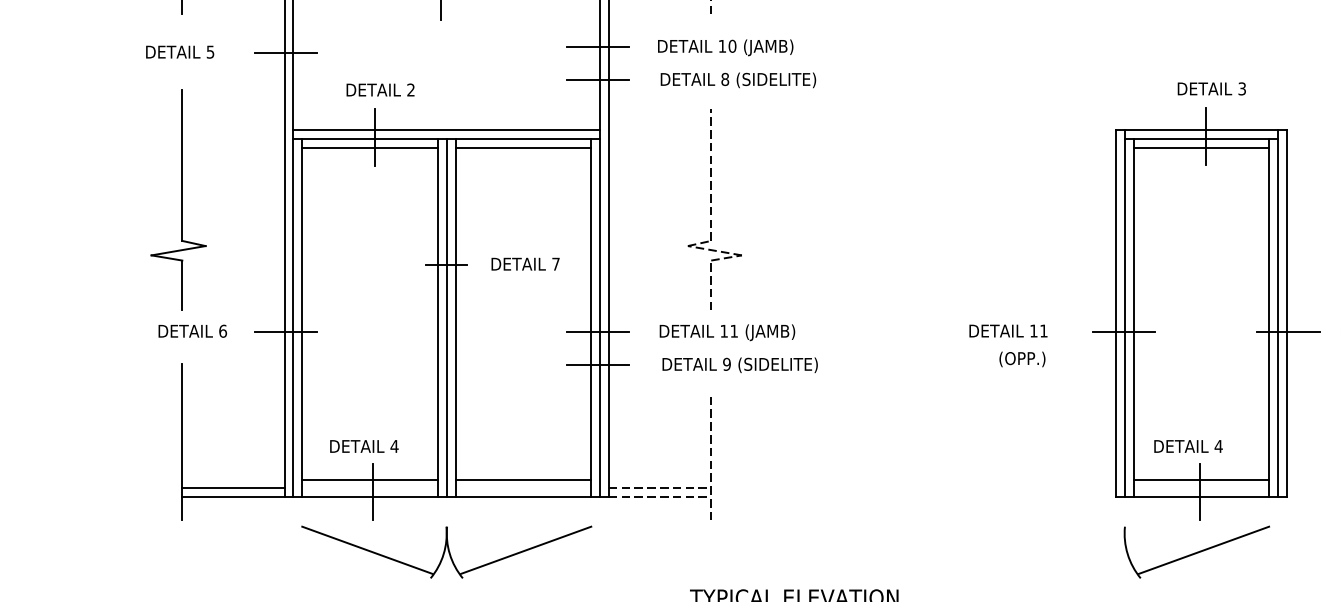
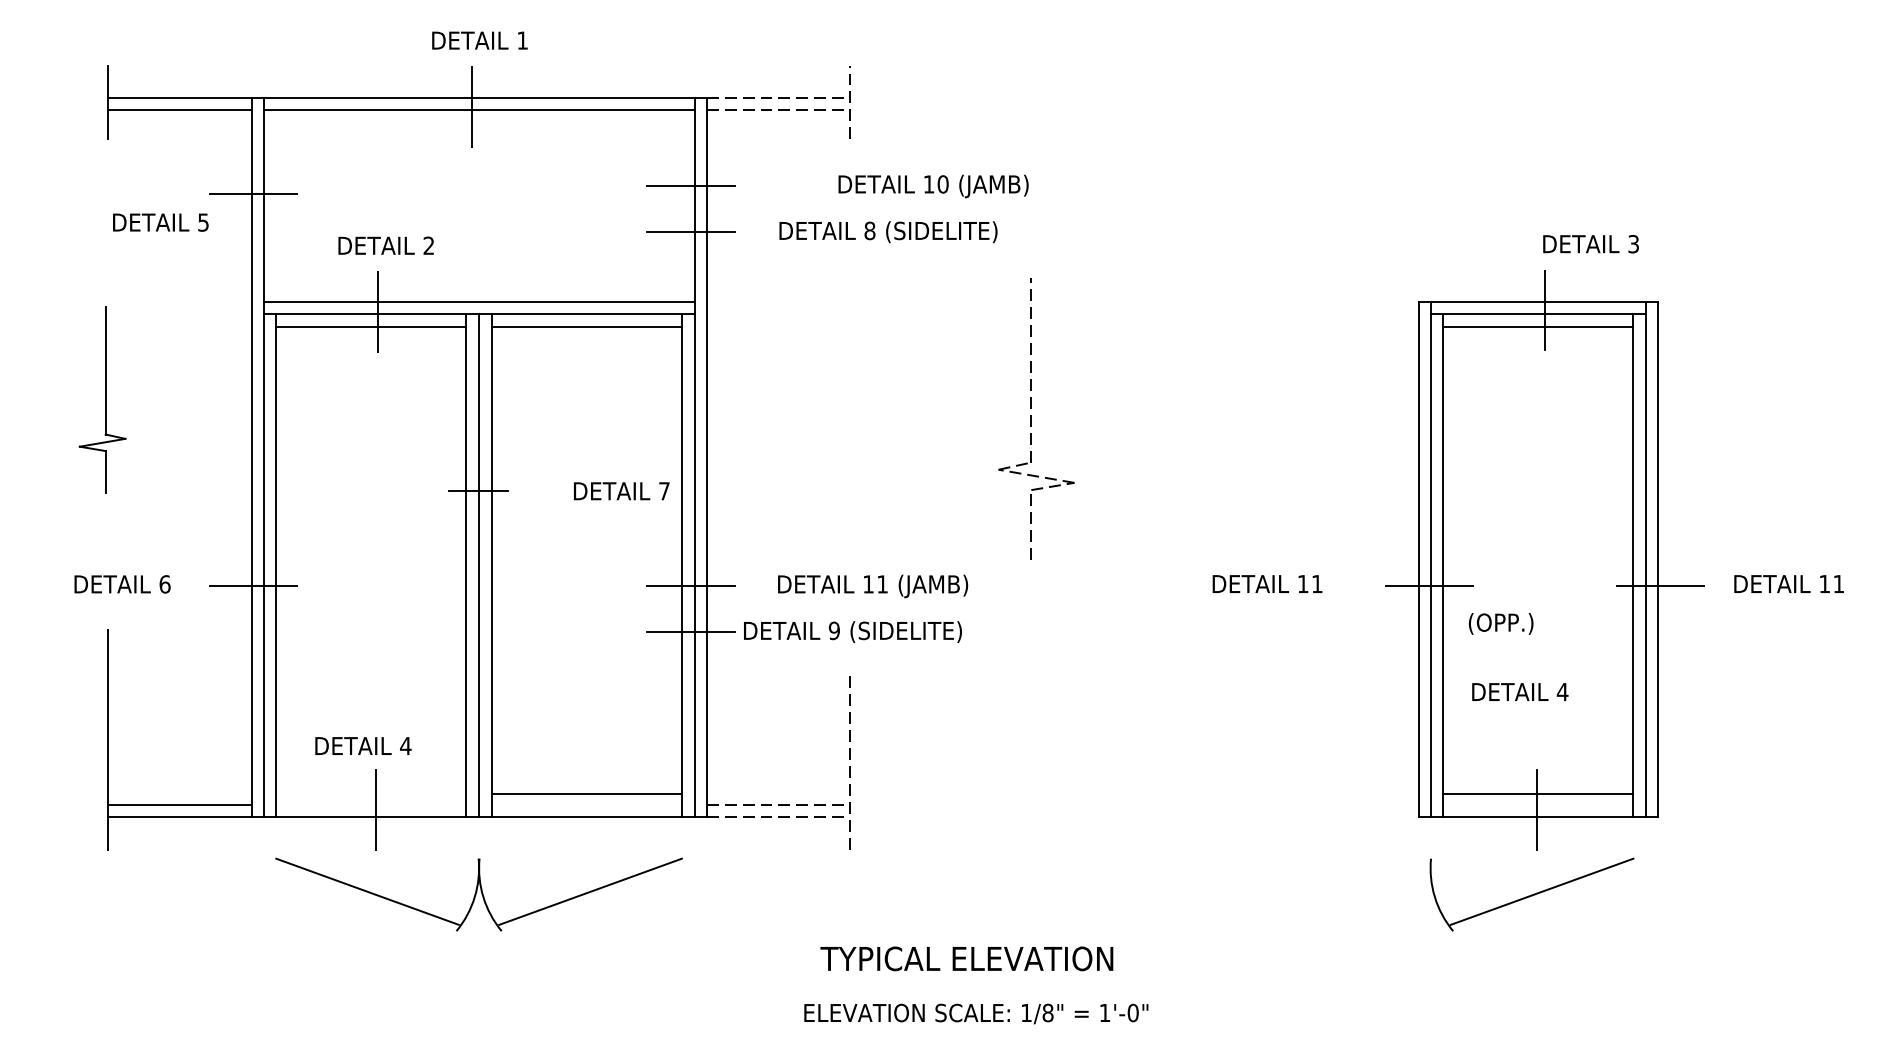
text: (725, 47) -> (933, 186), moved
text: (179, 52) -> (160, 222), moved
text: (1211, 89) -> (1590, 244), moved
part: (178, 199) -> (102, 399), size x0.6
part: (714, 209) -> (1036, 418), moved
text: (525, 264) -> (621, 491), moved
text: (1021, 359) -> (1500, 623), moved
text: (739, 365) -> (852, 632), moved
text: (1188, 446) -> (1520, 691), moved
line: (370, 480) -> (371, 793), removed

